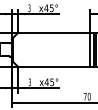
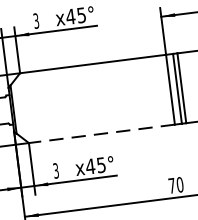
line: (53, 67) -> (100, 134), solid -> dashed

